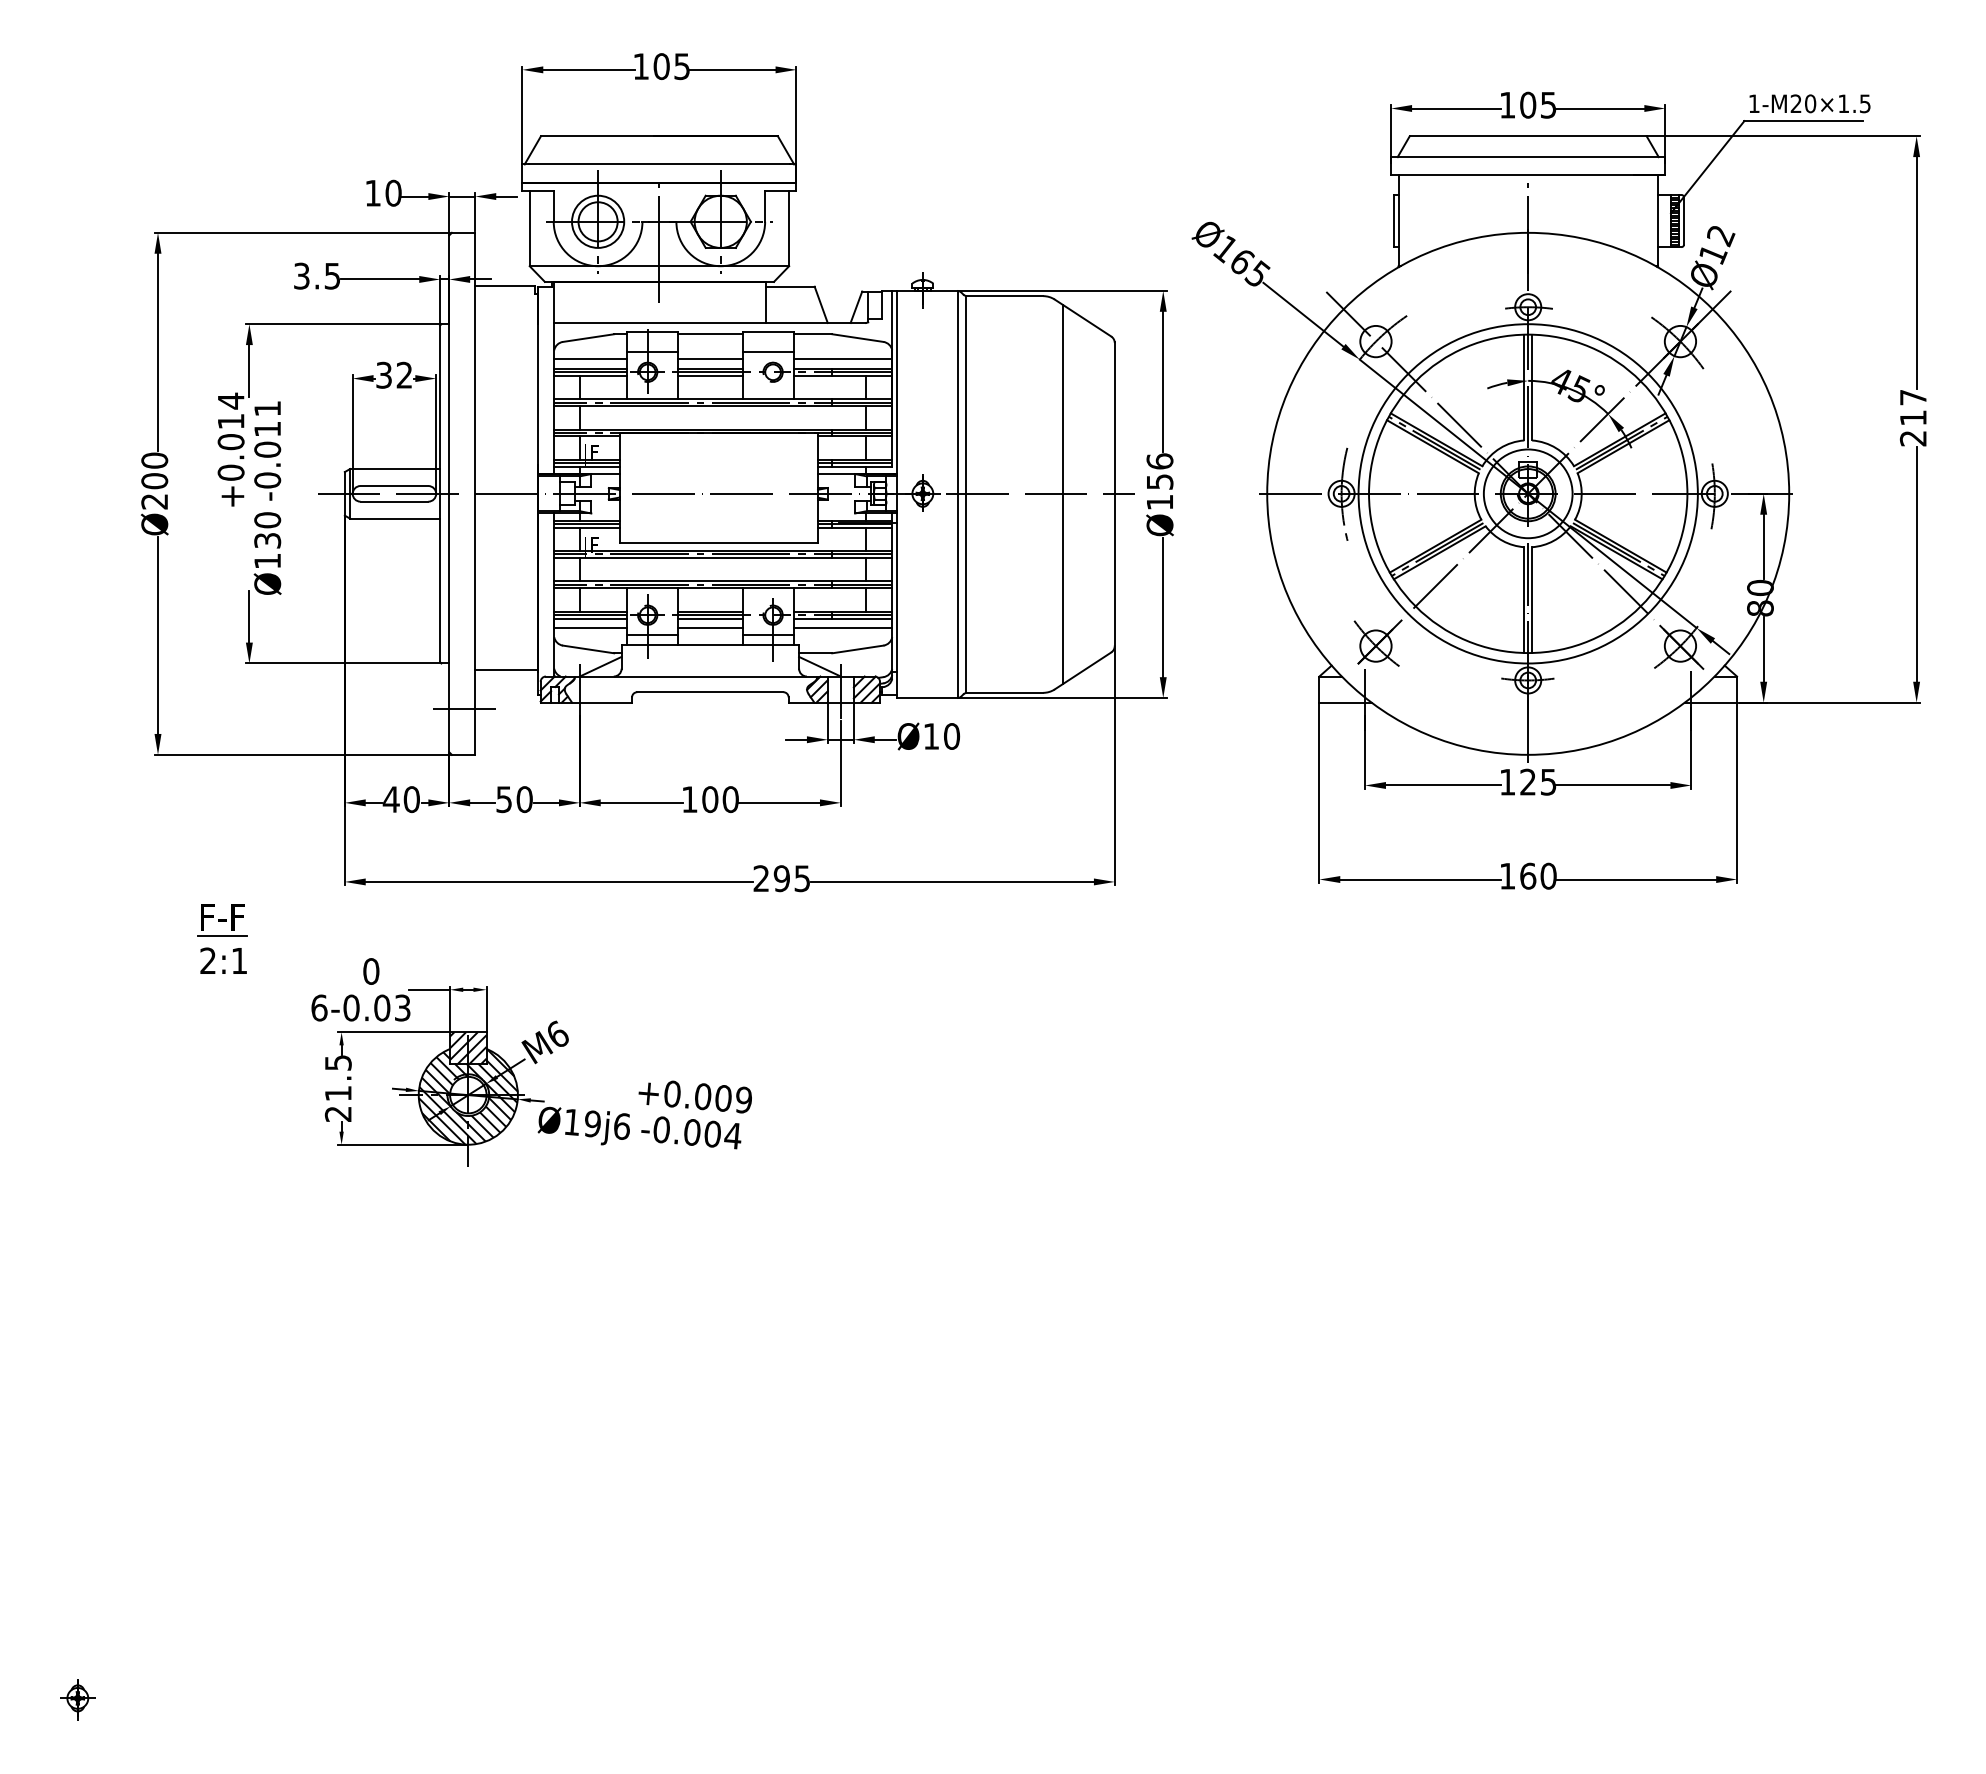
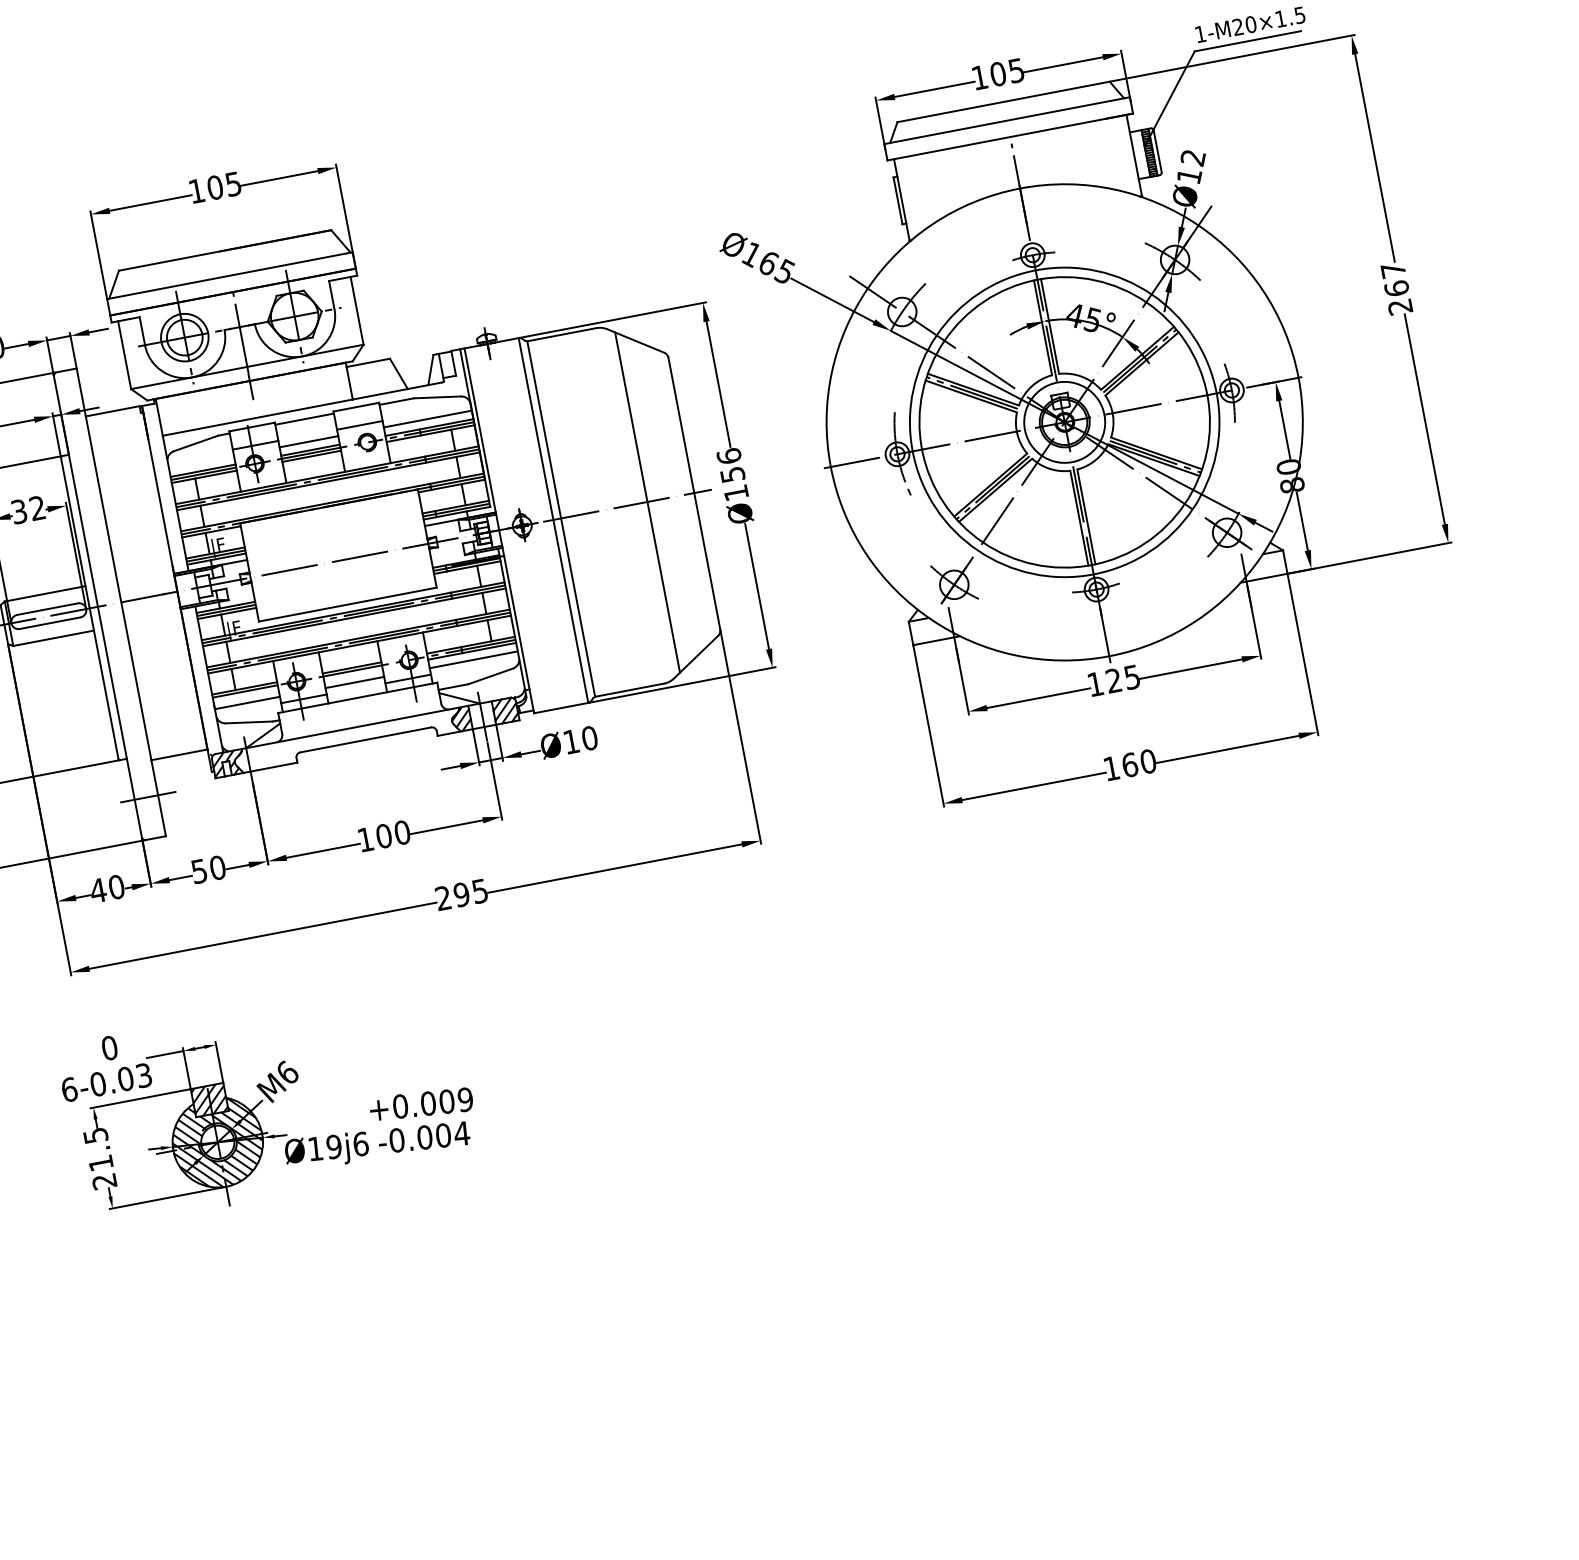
line: (590, 359) -> (201, 462), removed
text: (1912, 417) -> (1395, 288), 217 -> 267
line: (590, 618) -> (245, 694), removed
line: (710, 618) -> (353, 673), removed

